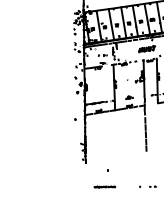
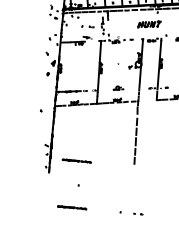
line: (104, 152) -> (76, 160), added

